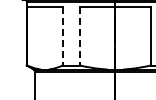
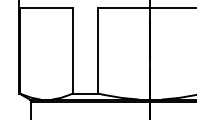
line: (62, 36) -> (72, 50), dashed -> solid
line: (79, 36) -> (97, 50), dashed -> solid

